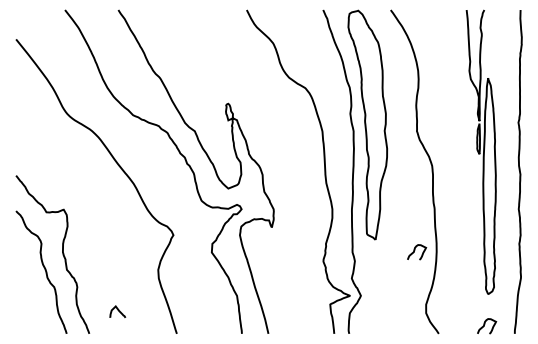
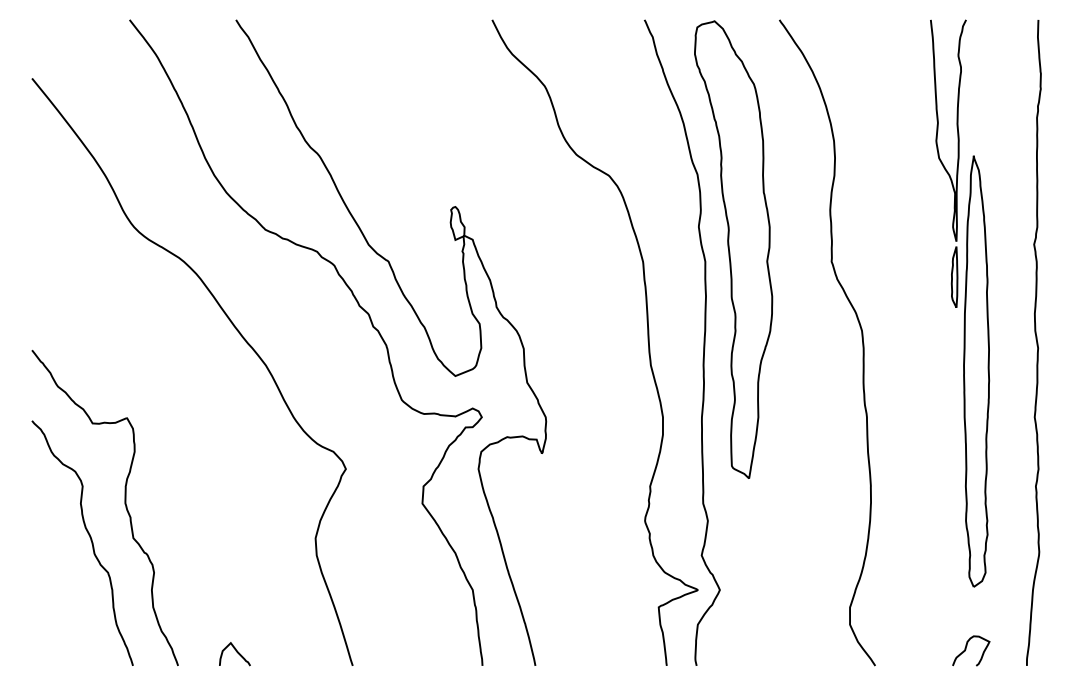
curve: (415, 250) -> (828, 499), removed
curve: (117, 310) -> (234, 651), moved

